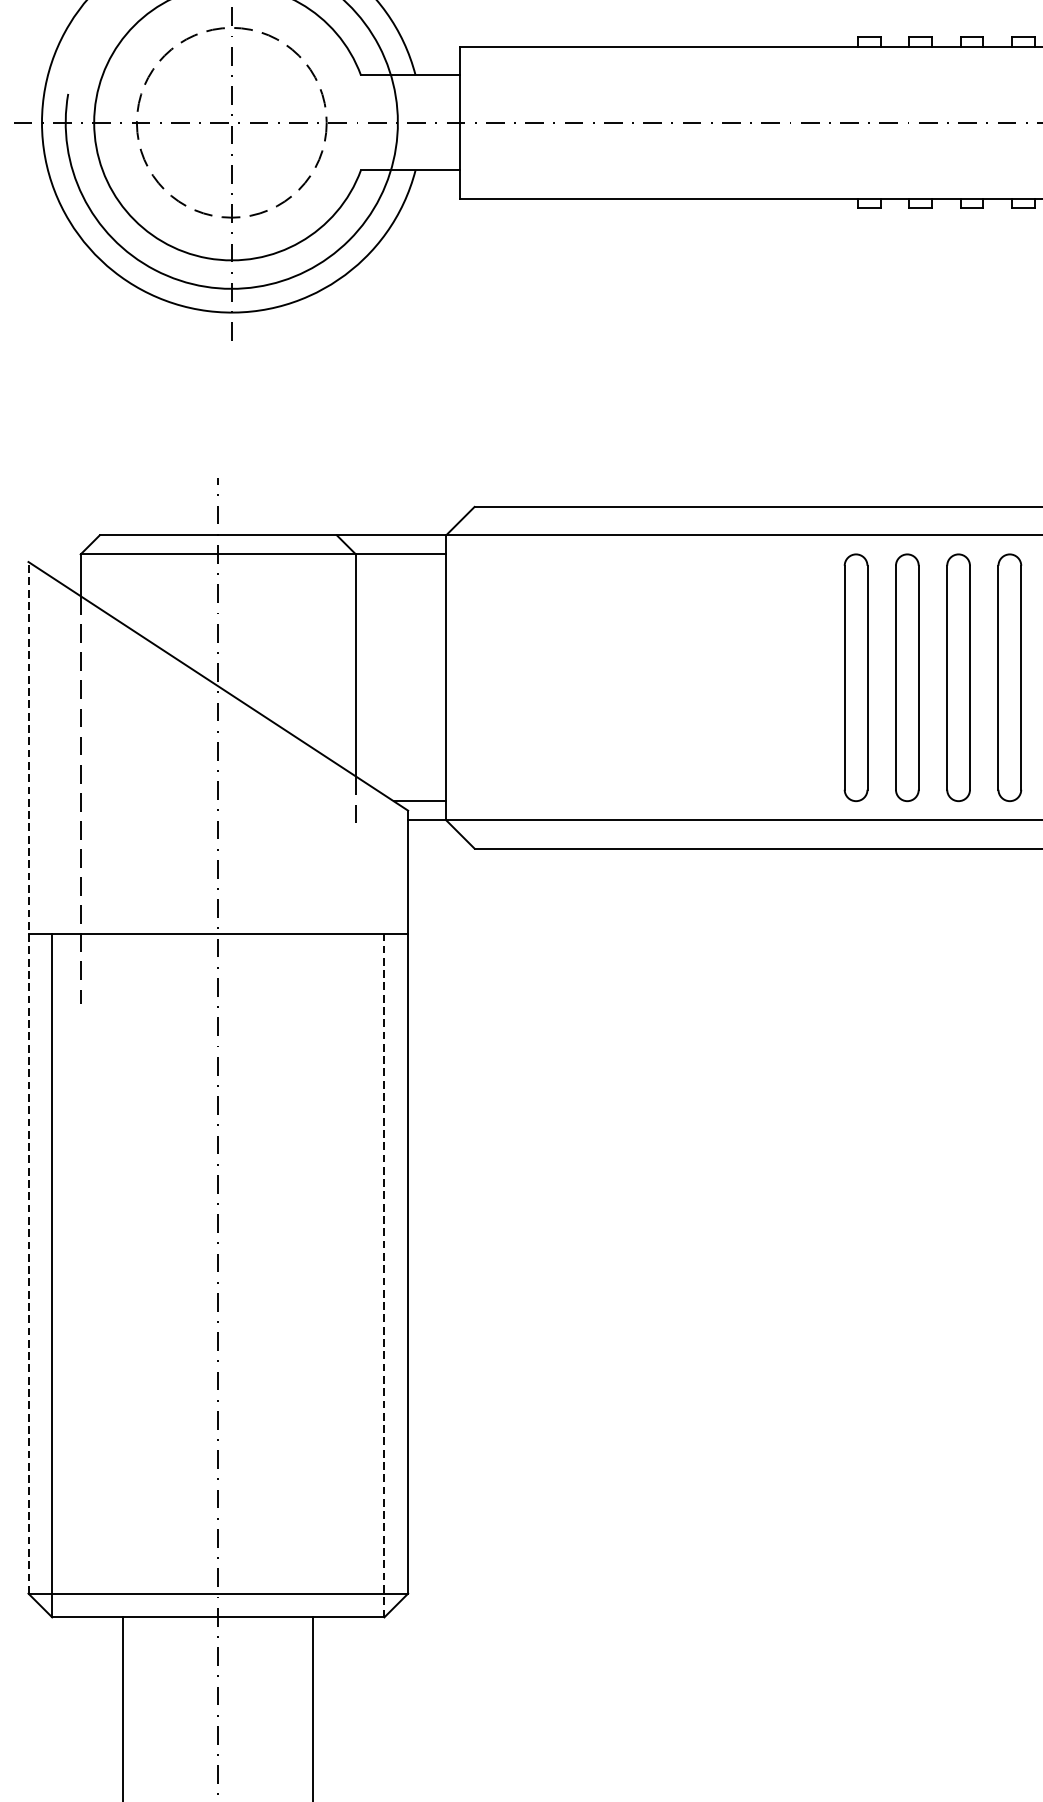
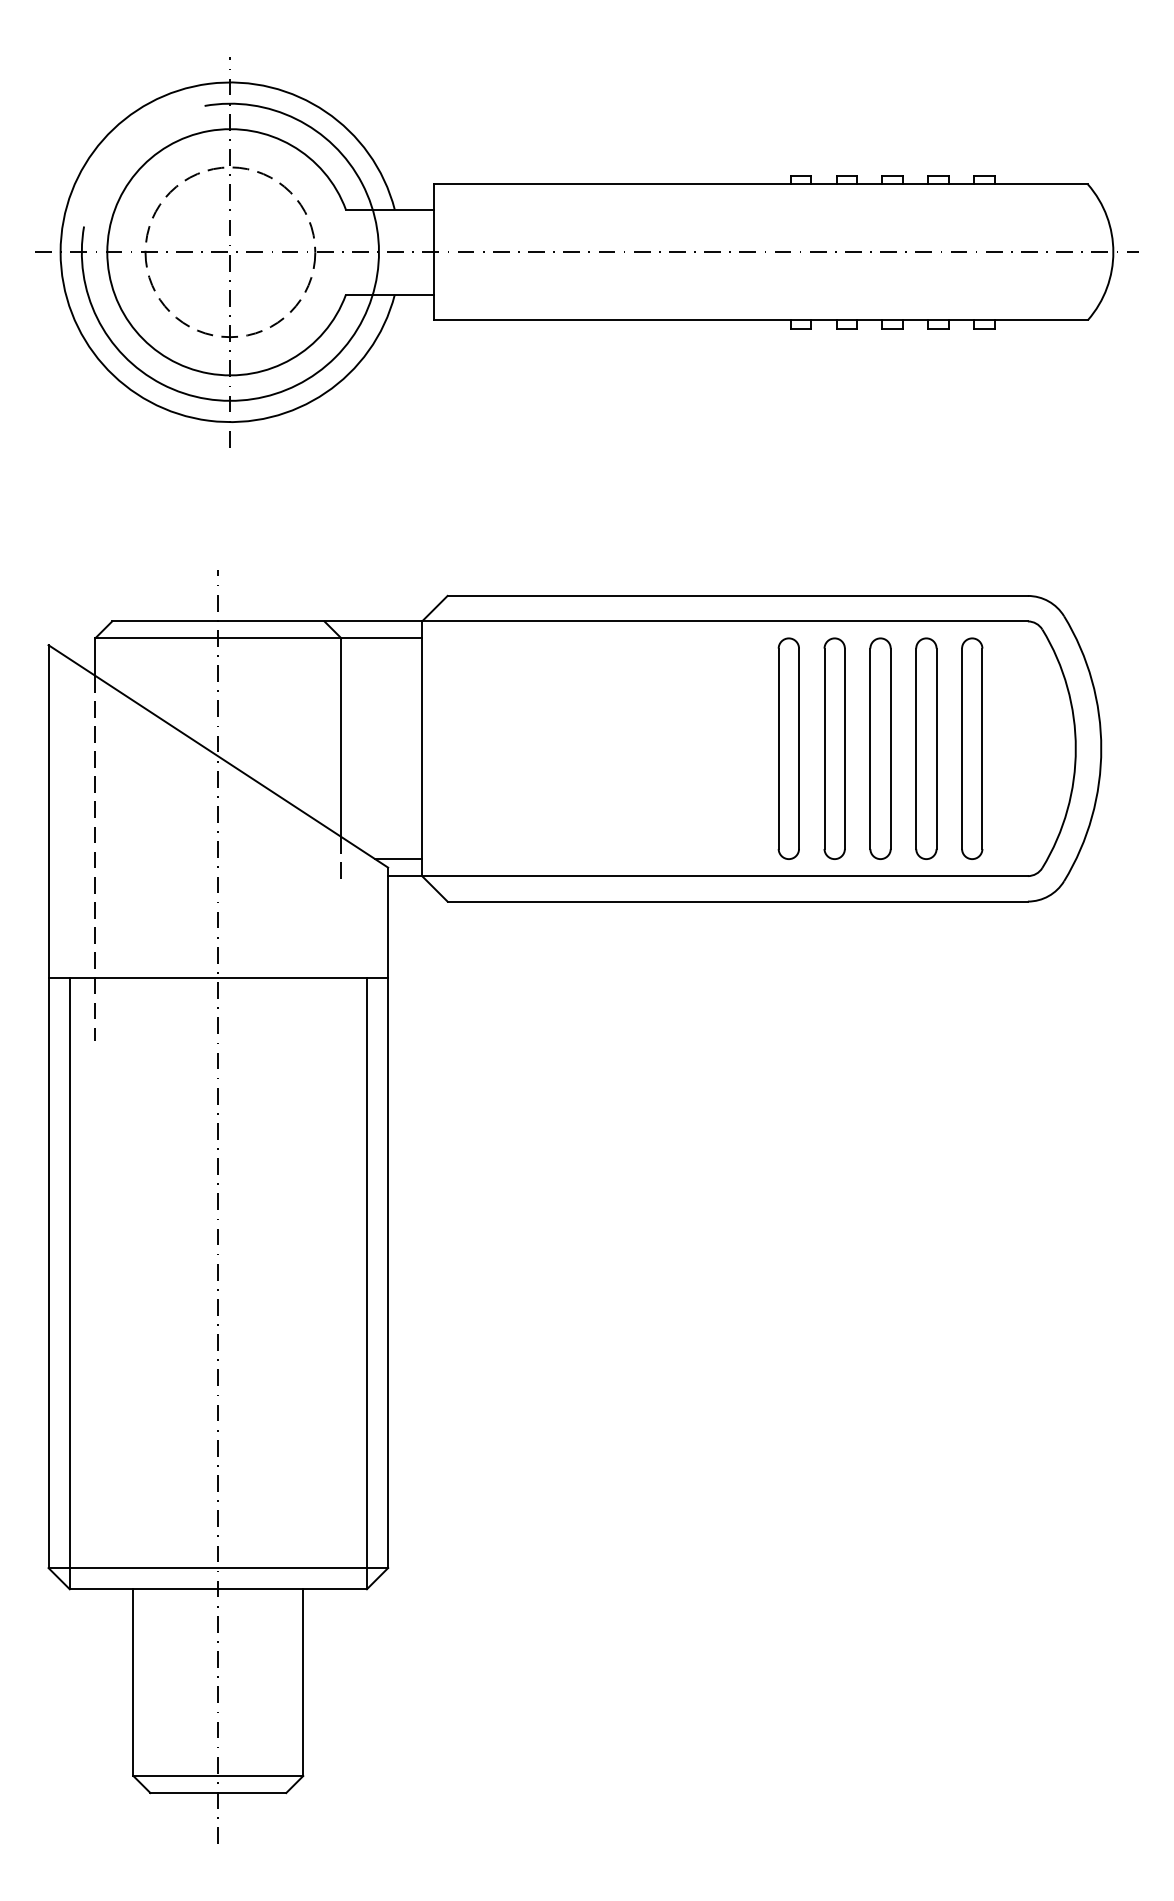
line: (28, 1077) -> (48, 1106), dashed -> solid
line: (383, 1275) -> (366, 1283), dashed -> solid

